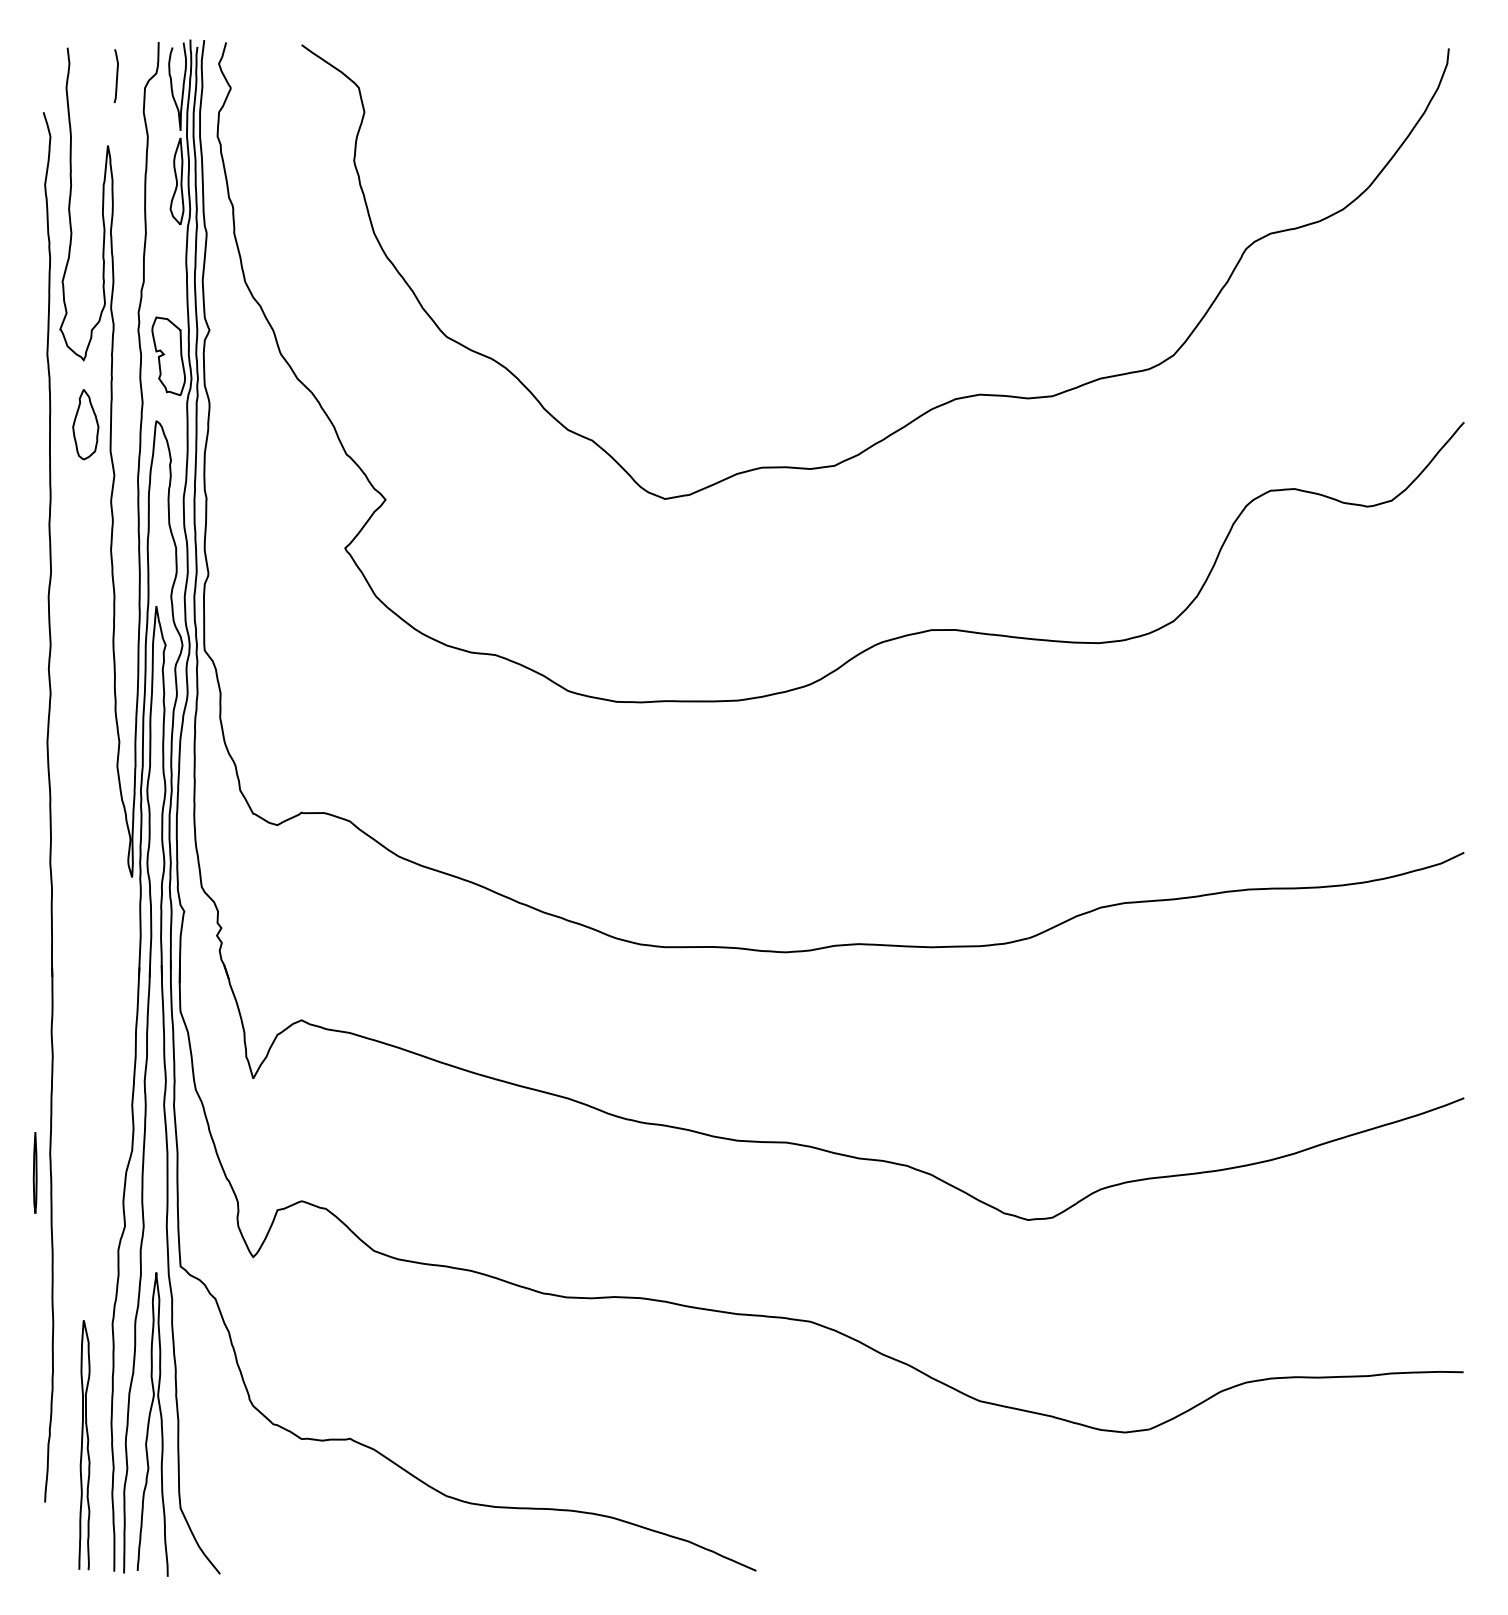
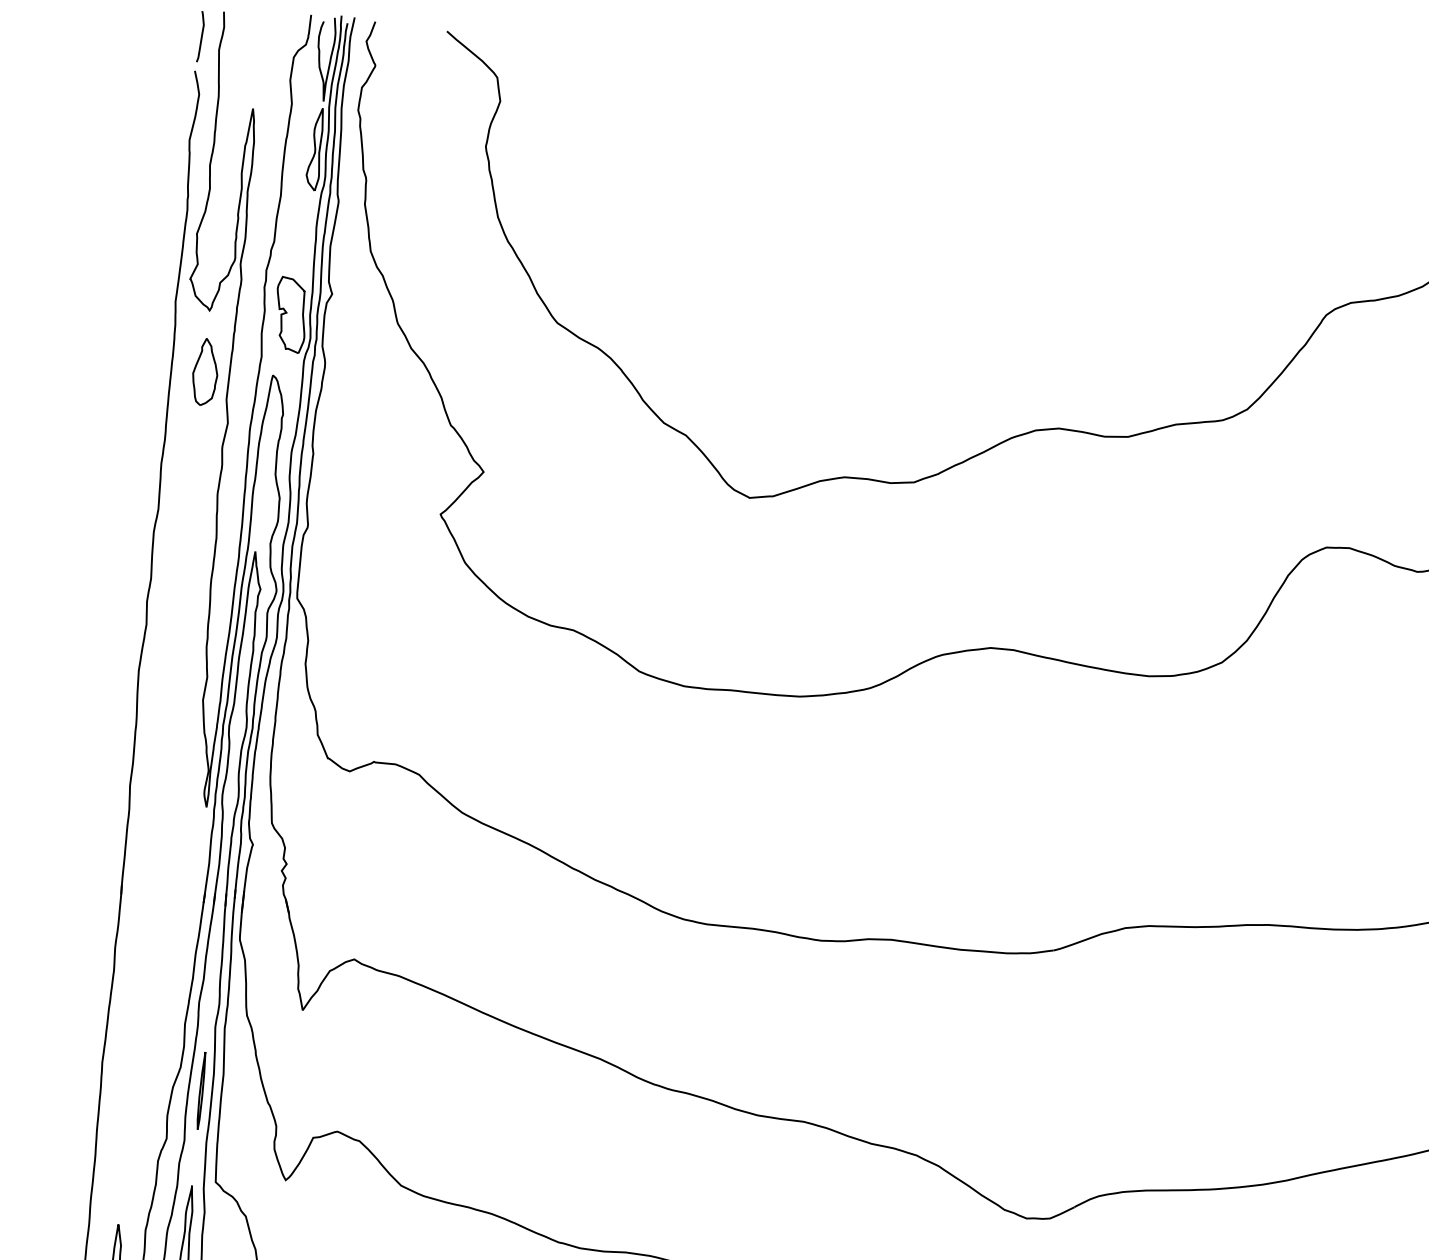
curve: (116, 75) -> (201, 36), moved
part: (34, 1172) -> (200, 1090), moved

